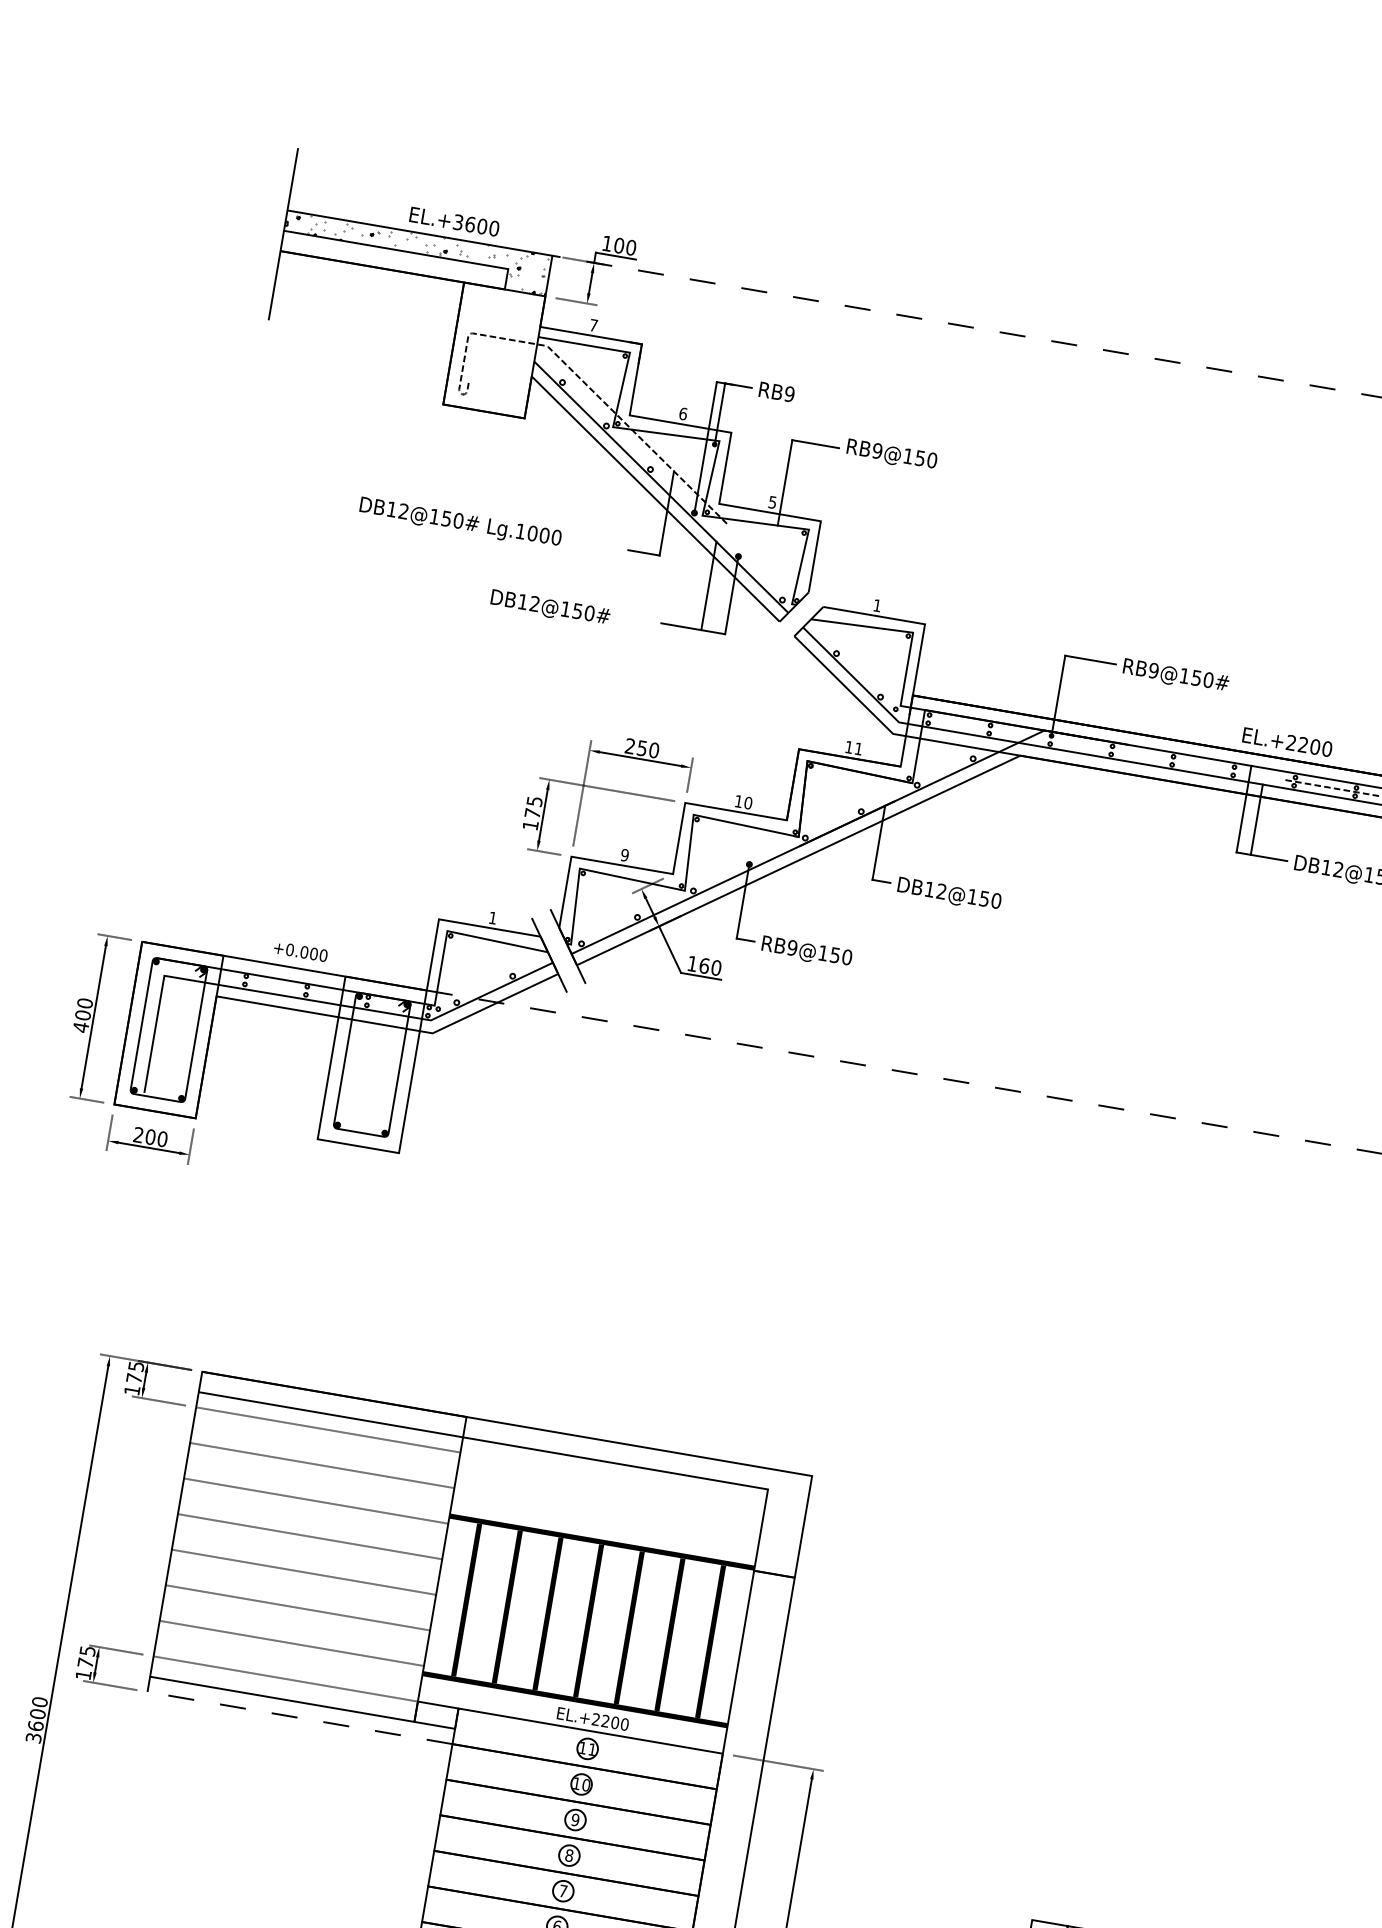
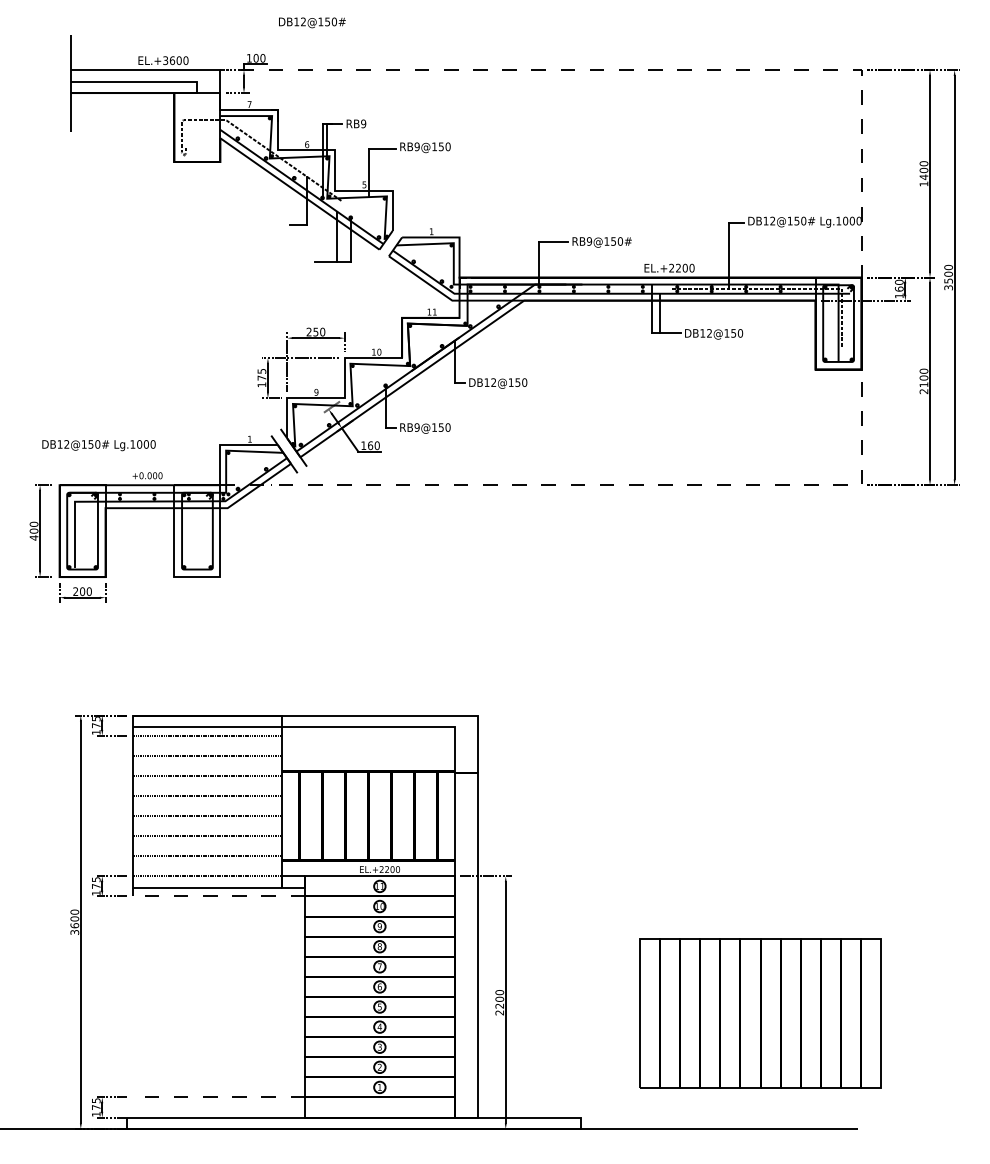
hatch: (416, 253) -> (145, 81), removed
text: (459, 522) -> (98, 445), moved
text: (550, 607) -> (312, 22), moved

